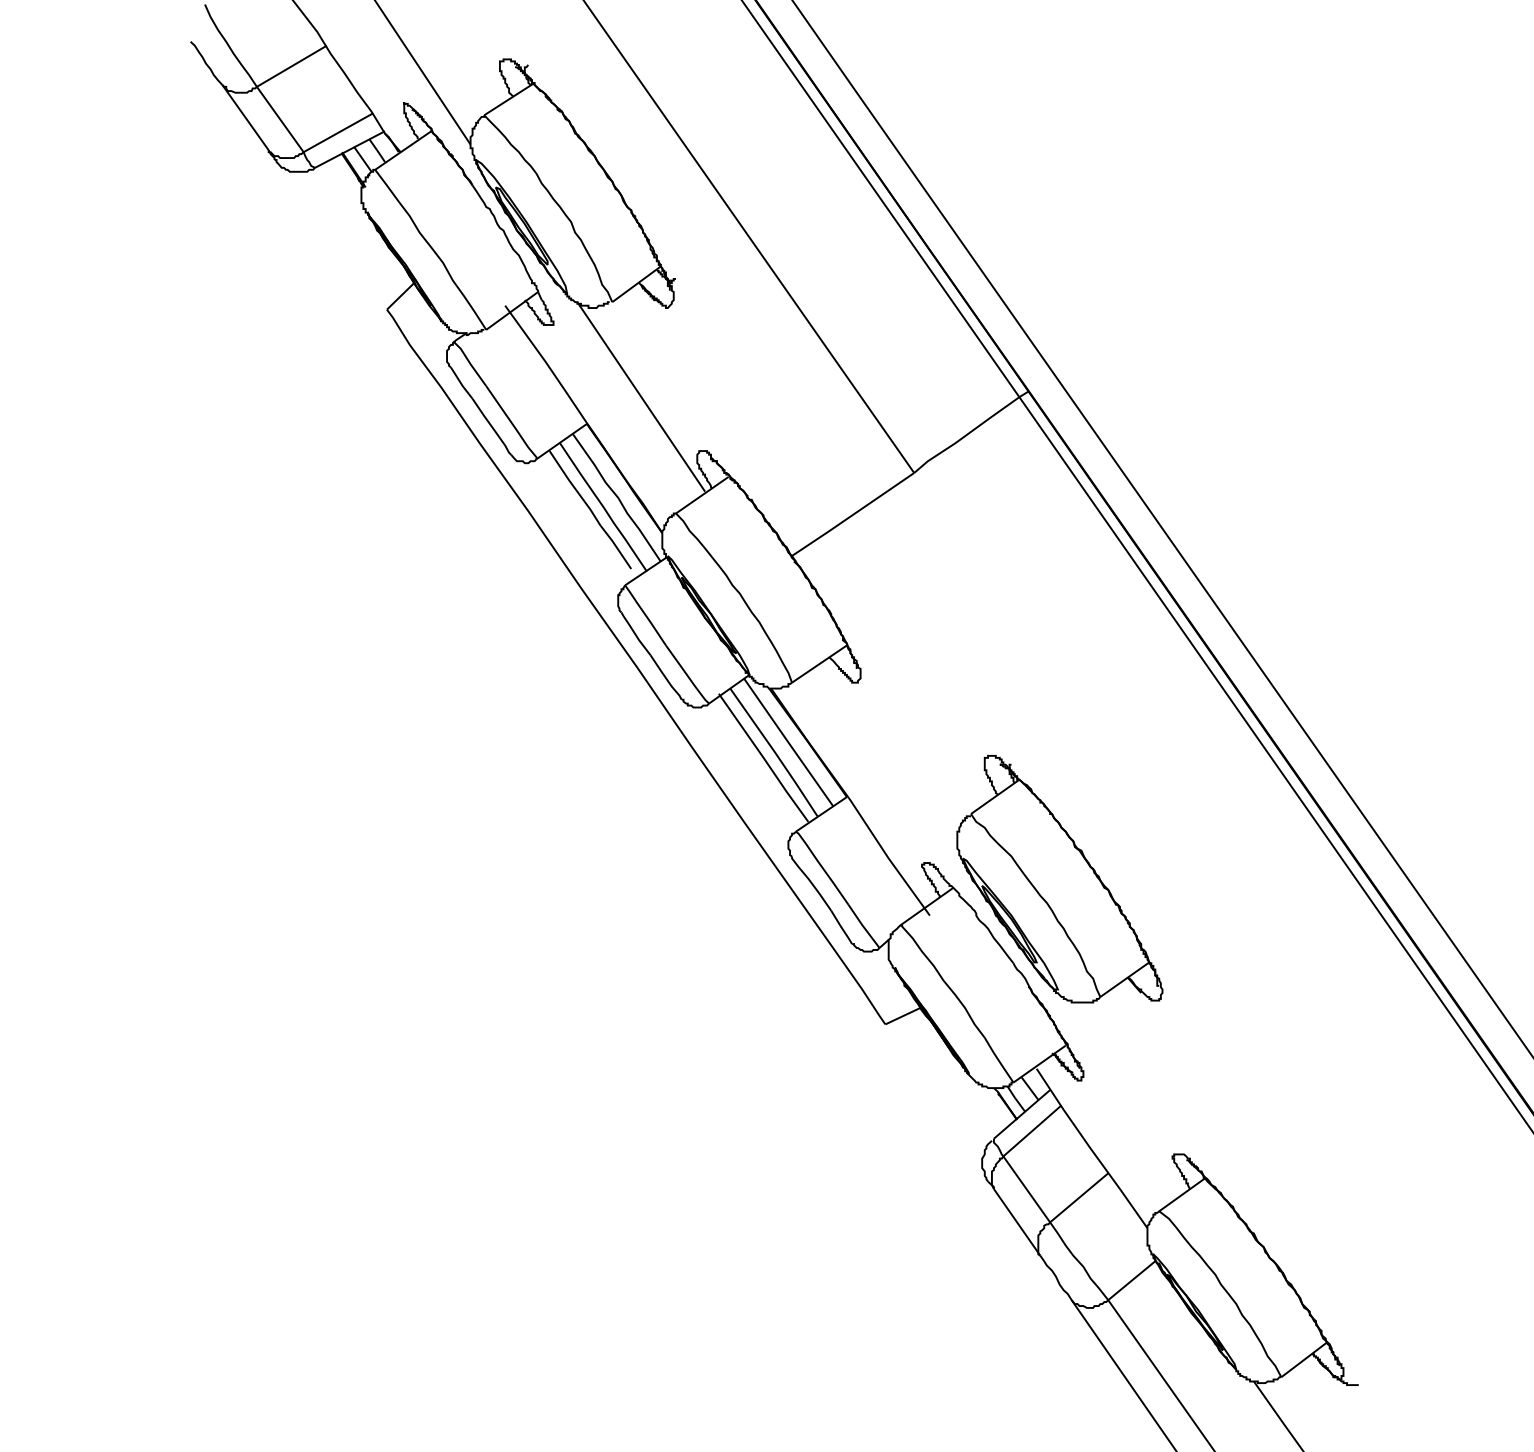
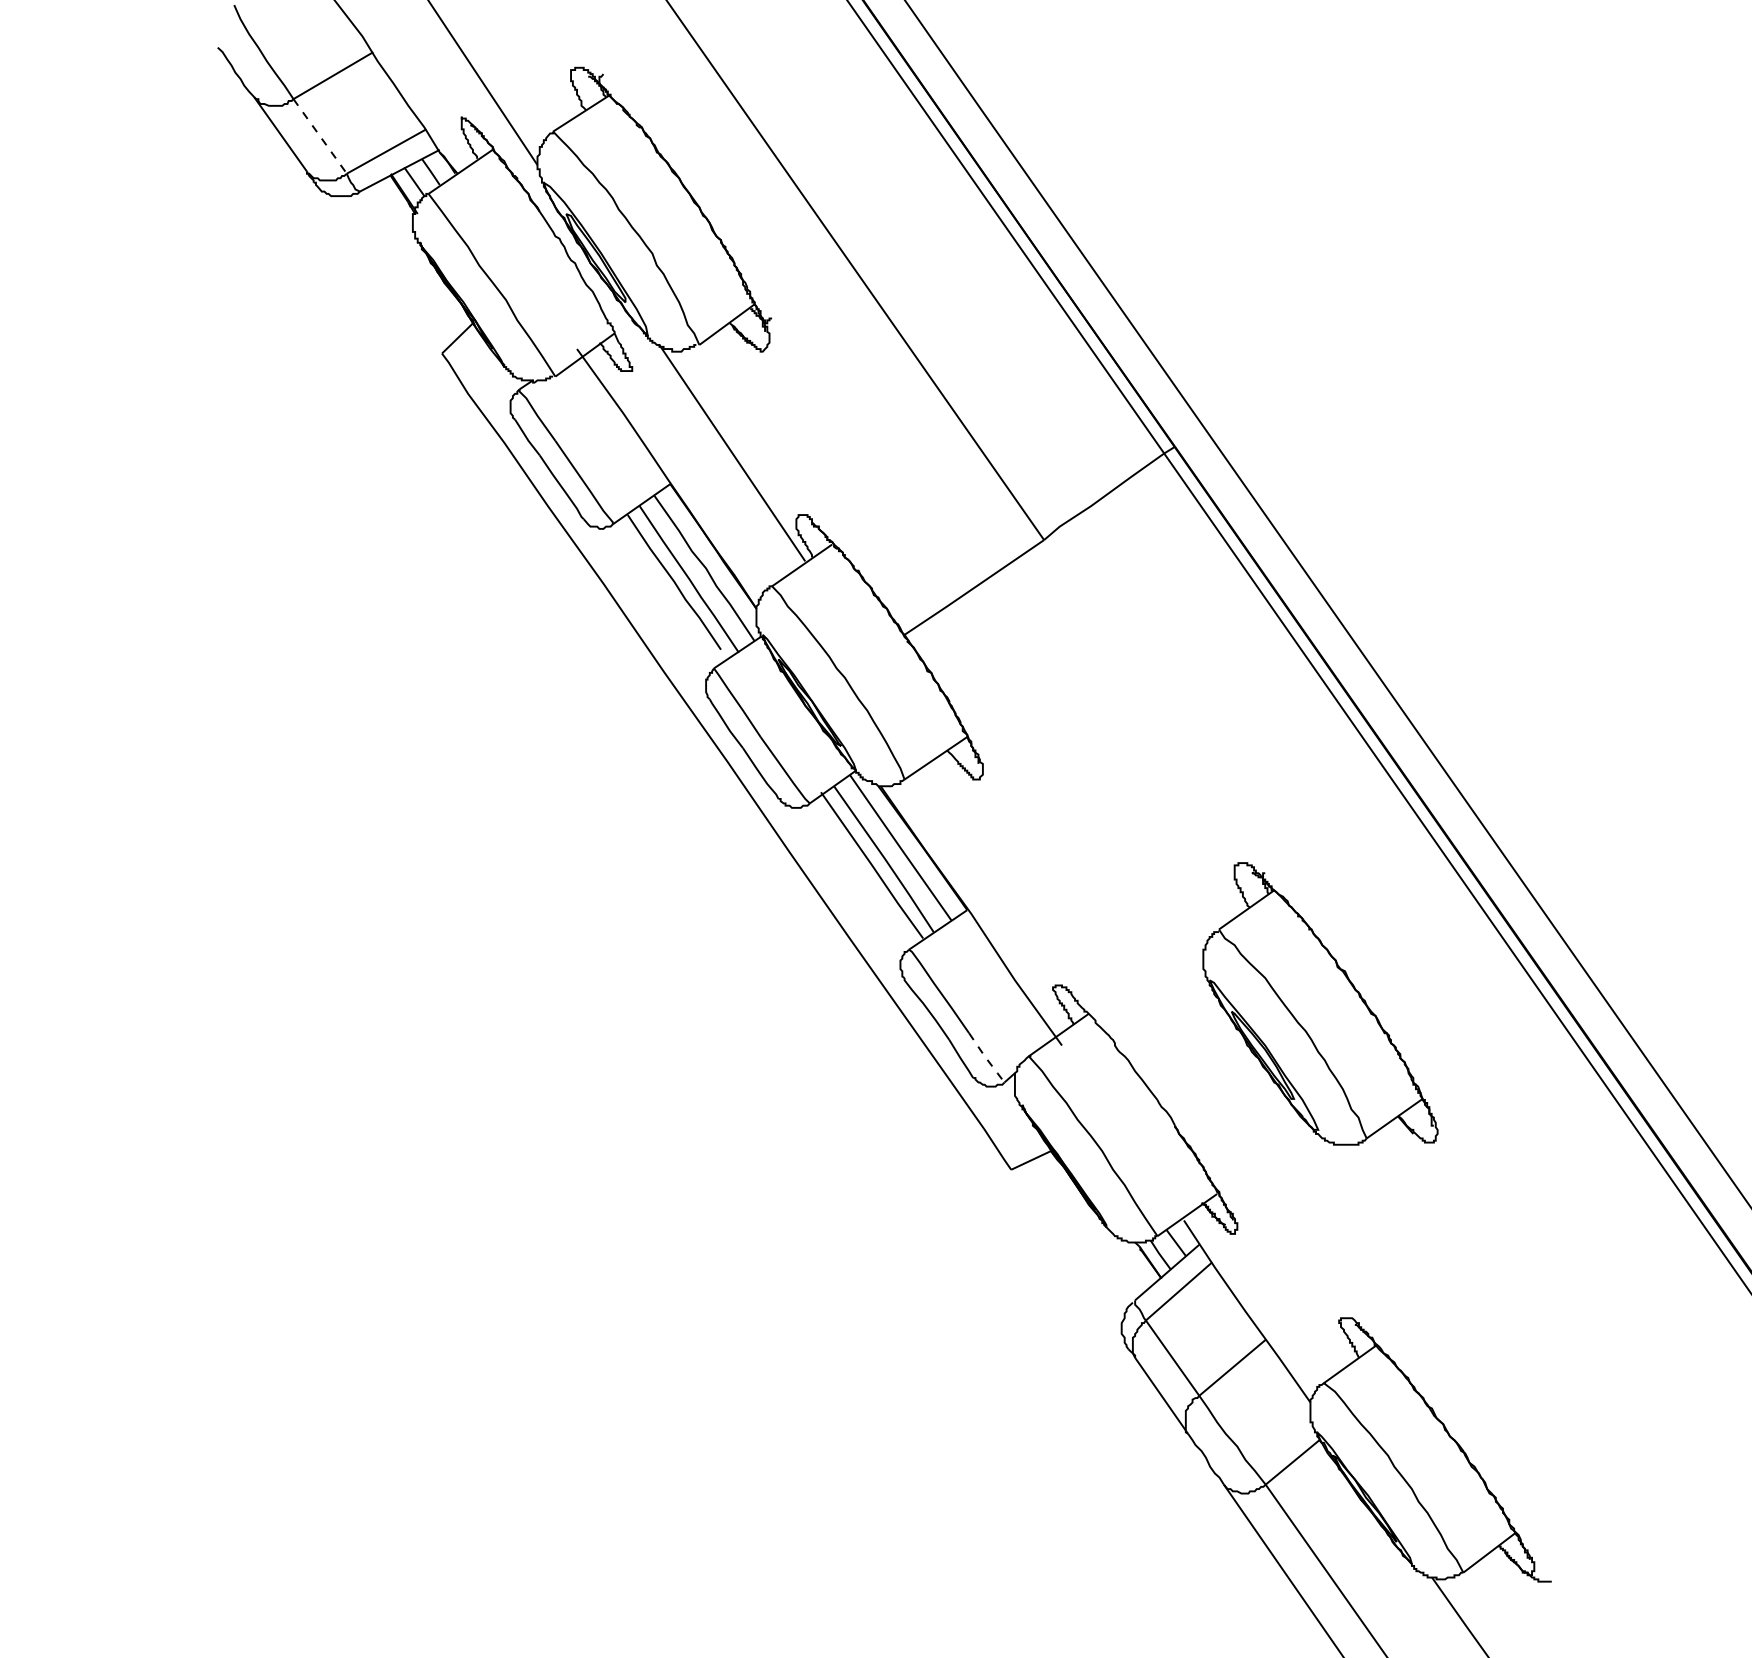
line: (280, 119) -> (320, 136), solid -> dashed
part: (1059, 878) -> (1320, 1003), moved
line: (863, 926) -> (986, 1058), solid -> dashed

